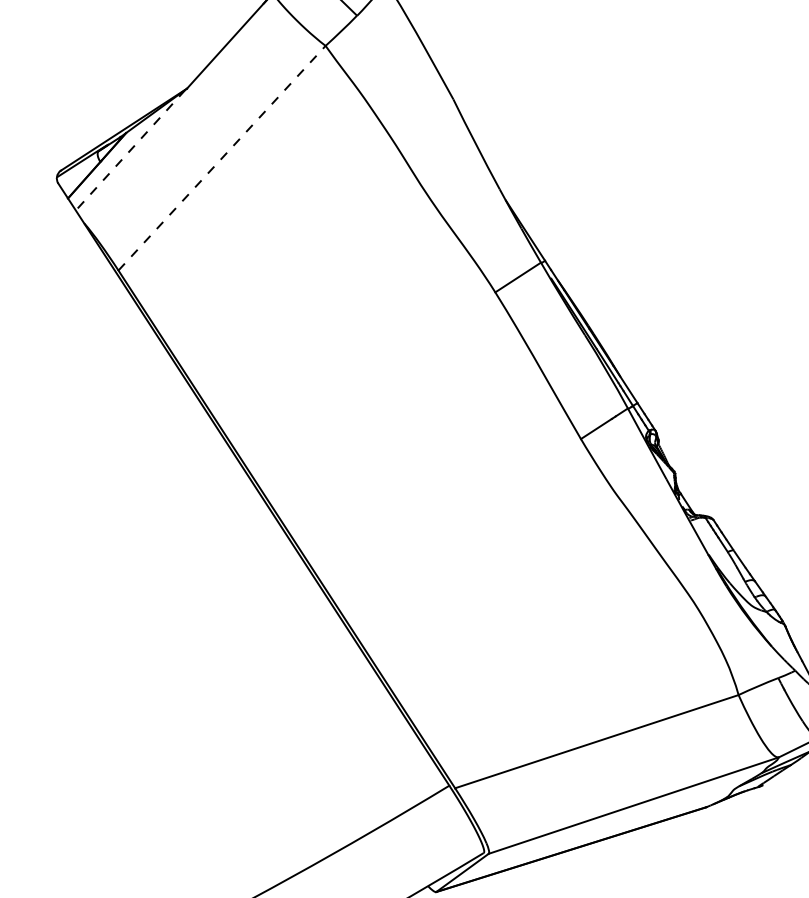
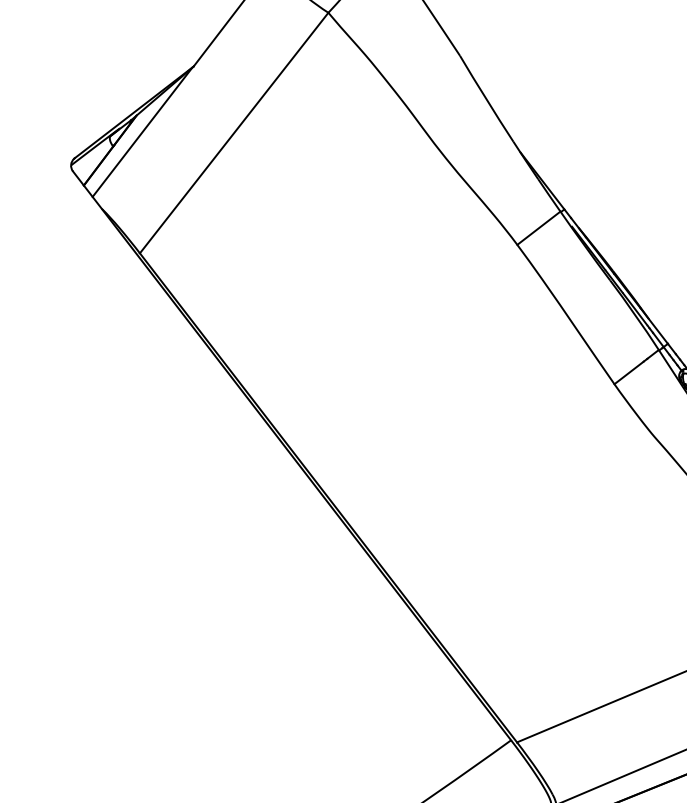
line: (130, 150) -> (142, 132), dashed -> solid
line: (222, 158) -> (234, 133), dashed -> solid

